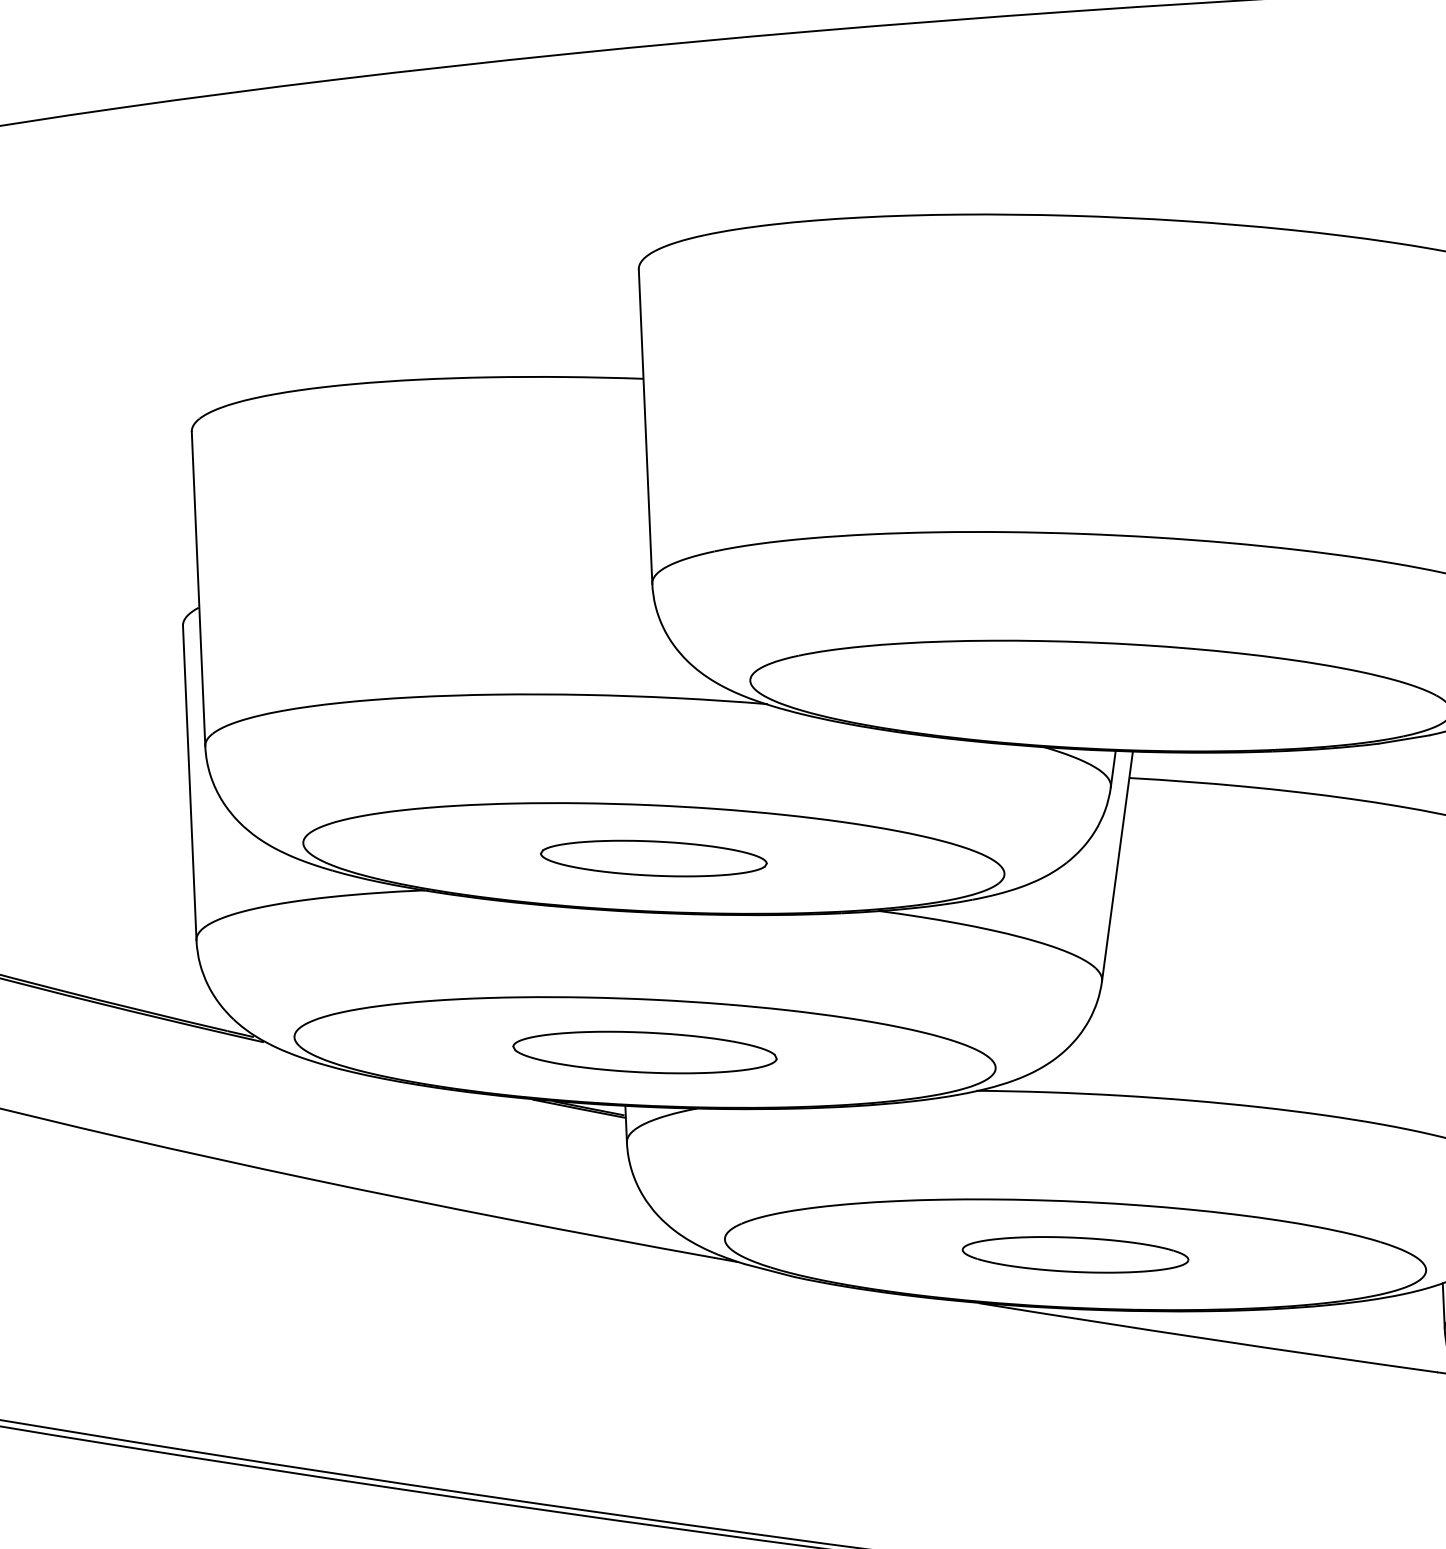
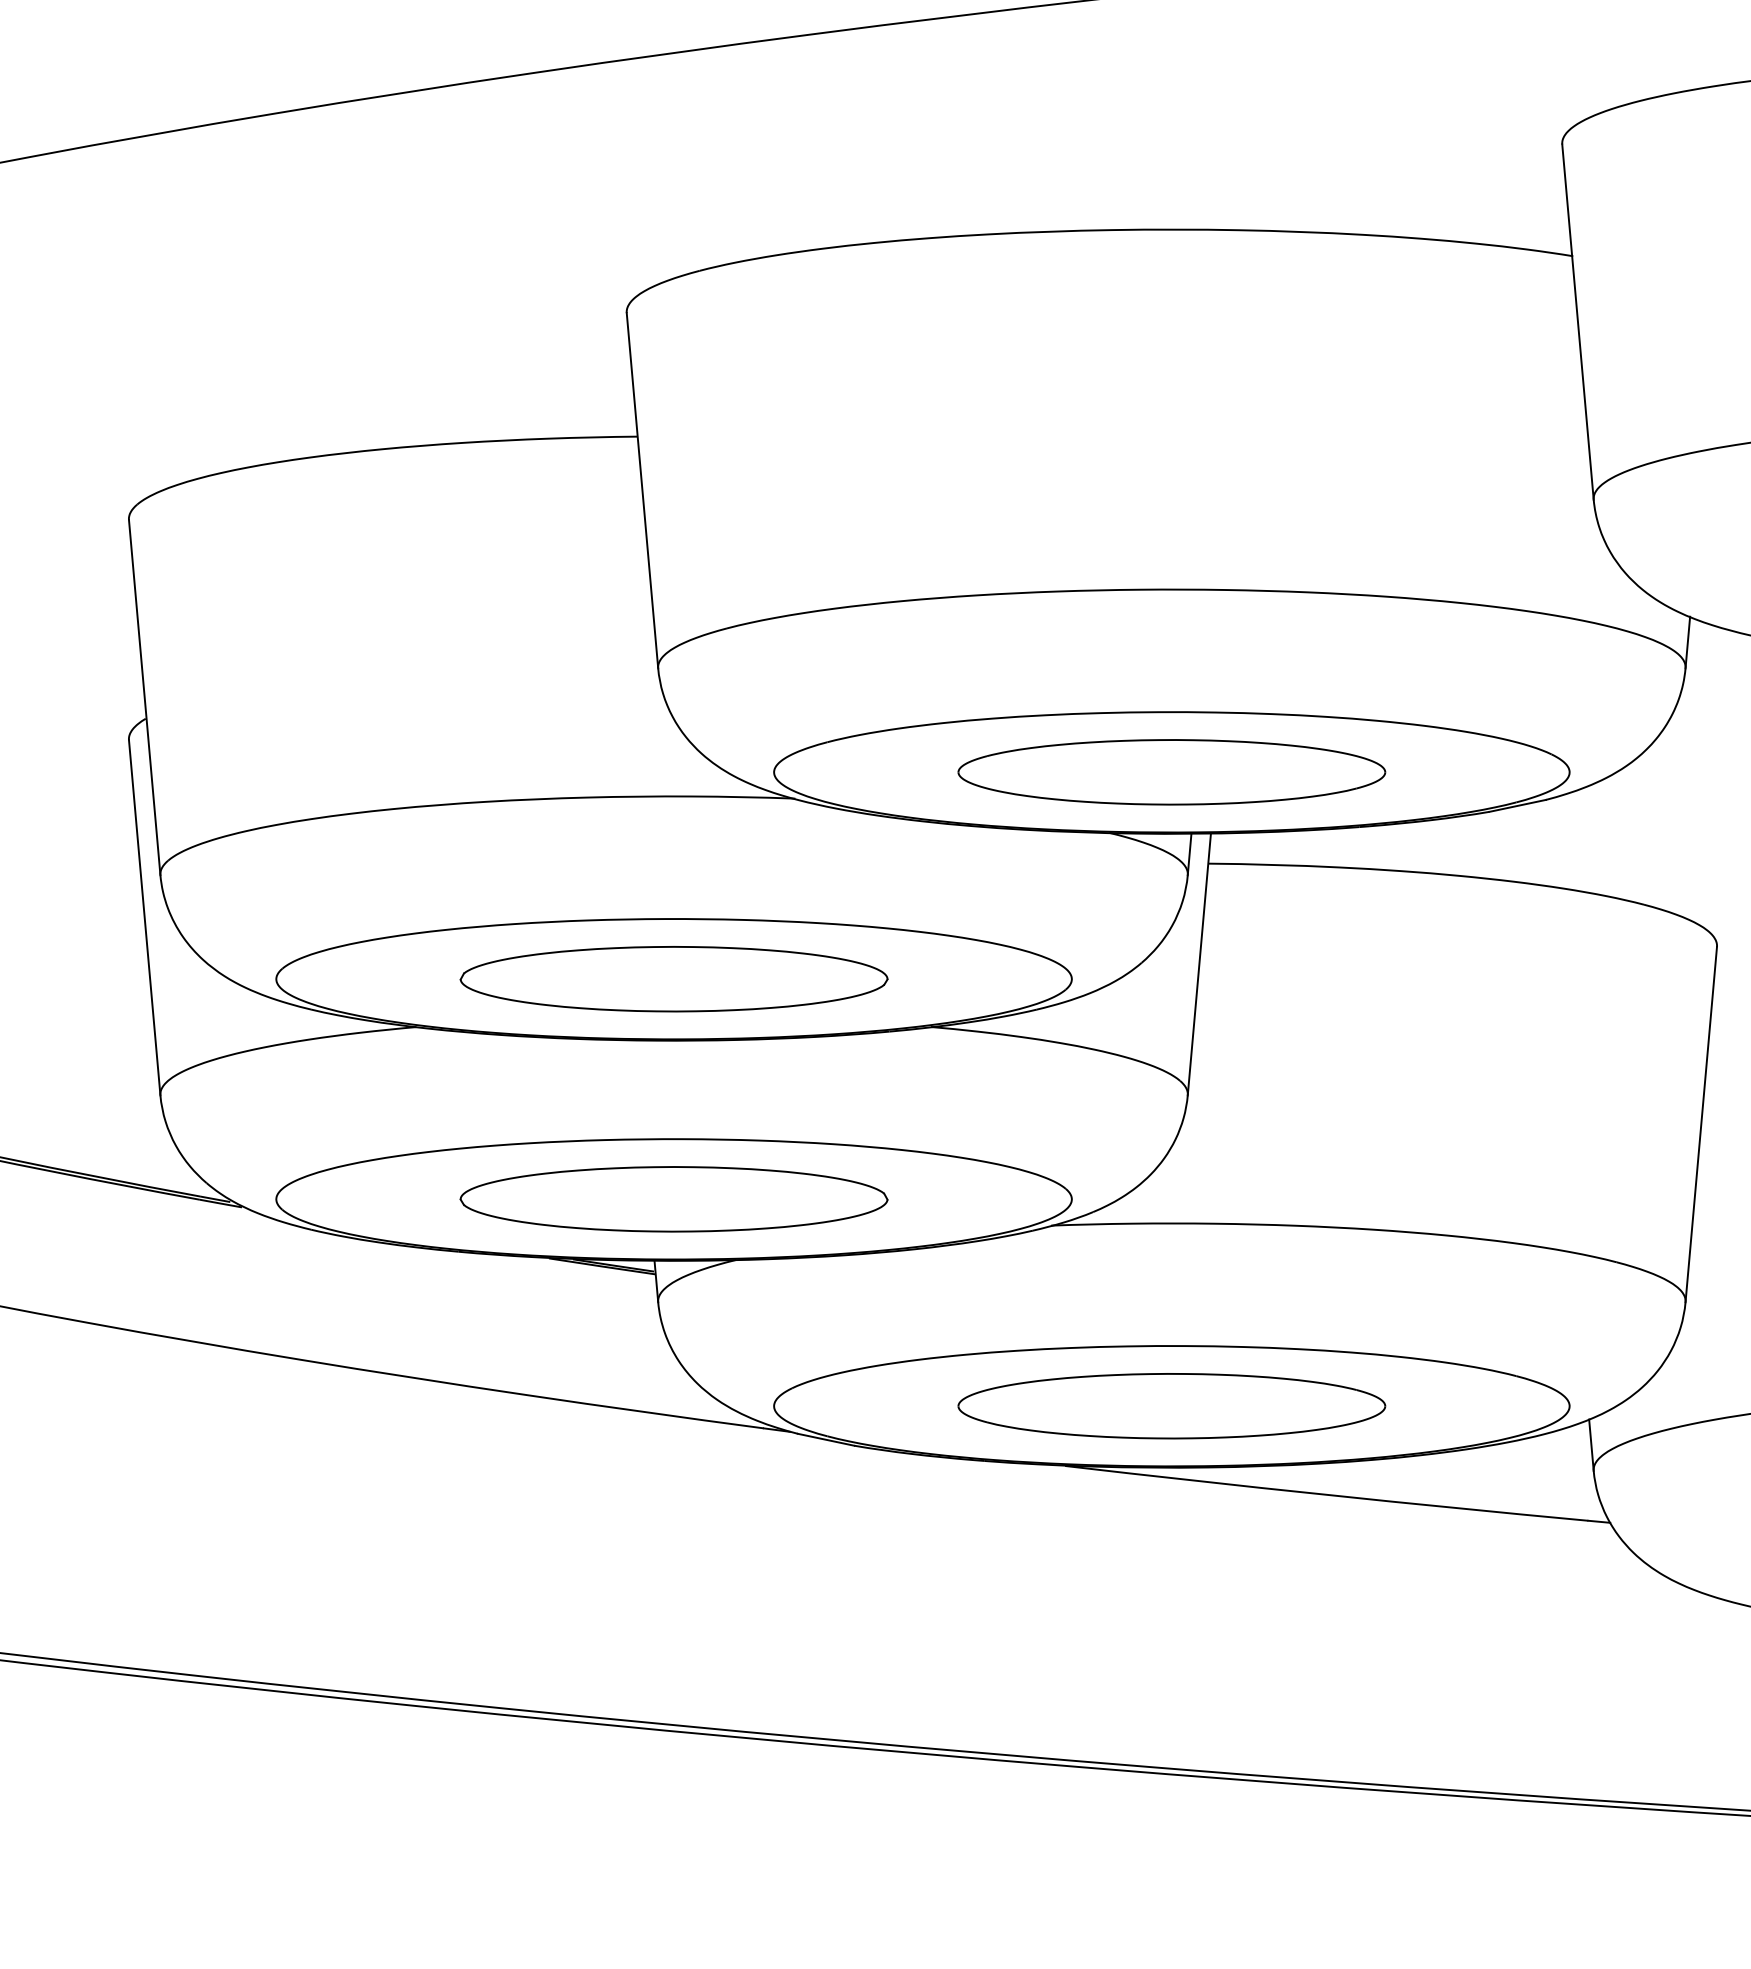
part: (1100, 696) -> (1171, 772), added
part: (653, 858) -> (673, 979), size x1.67
part: (644, 1052) -> (673, 1199), size x1.43
part: (1075, 1255) -> (1171, 1406), size x1.67

